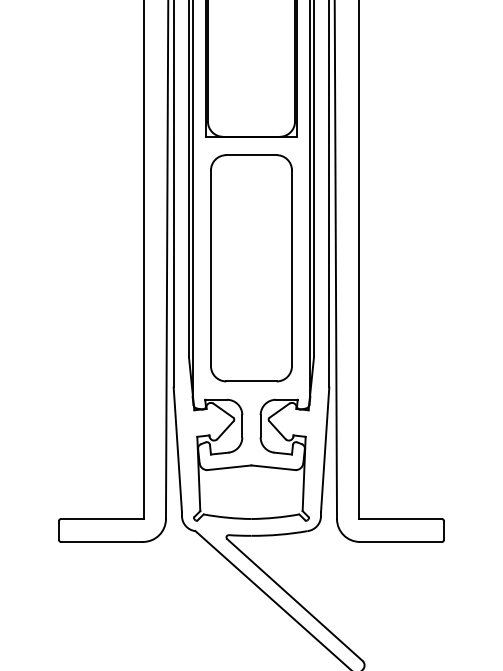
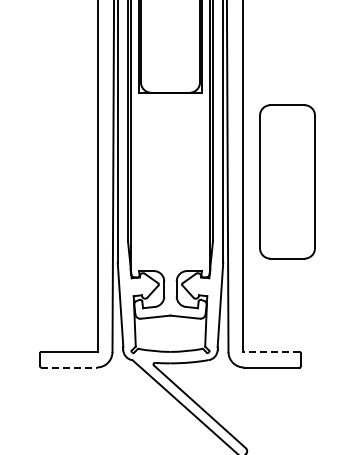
part: (251, 267) -> (287, 181), moved
line: (398, 518) -> (270, 351), solid -> dashed
line: (102, 541) -> (69, 367), solid -> dashed

